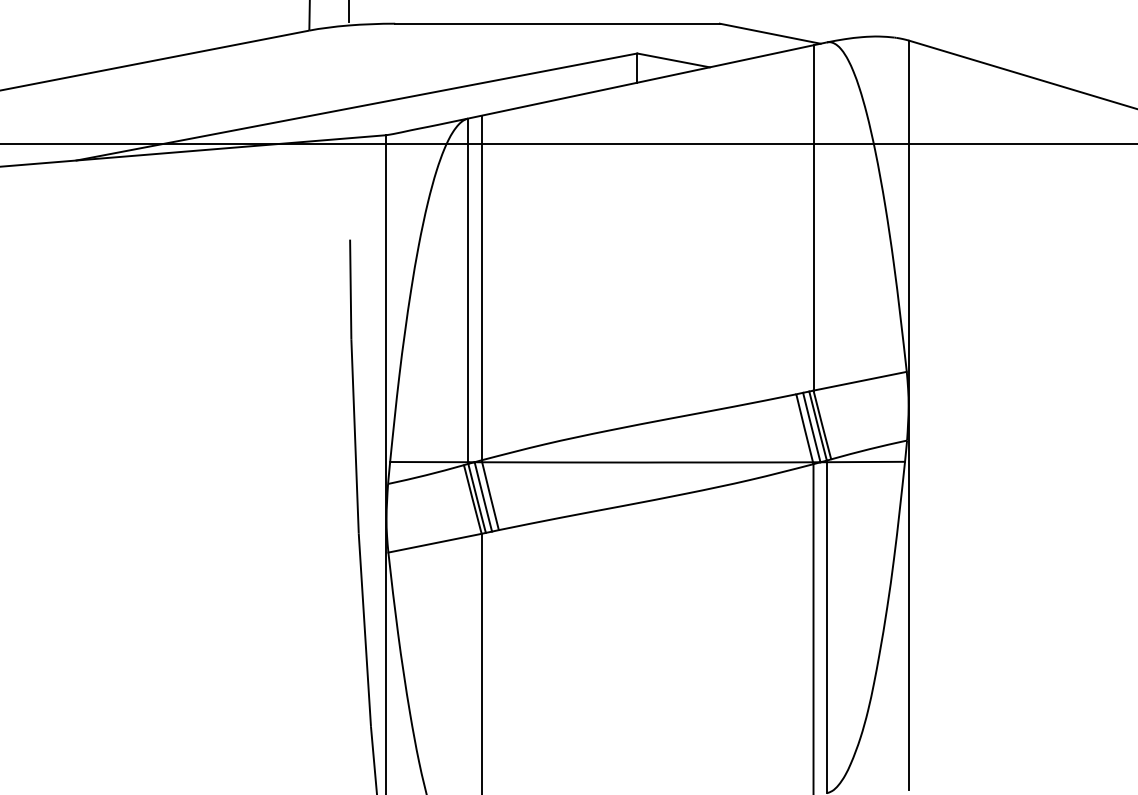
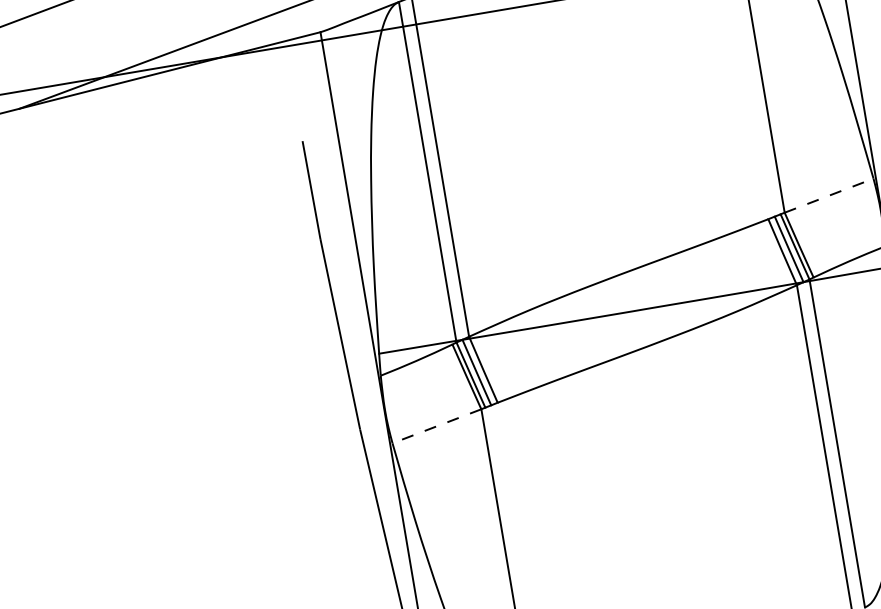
line: (860, 381) -> (829, 195), solid -> dashed
line: (435, 543) -> (437, 426), solid -> dashed

